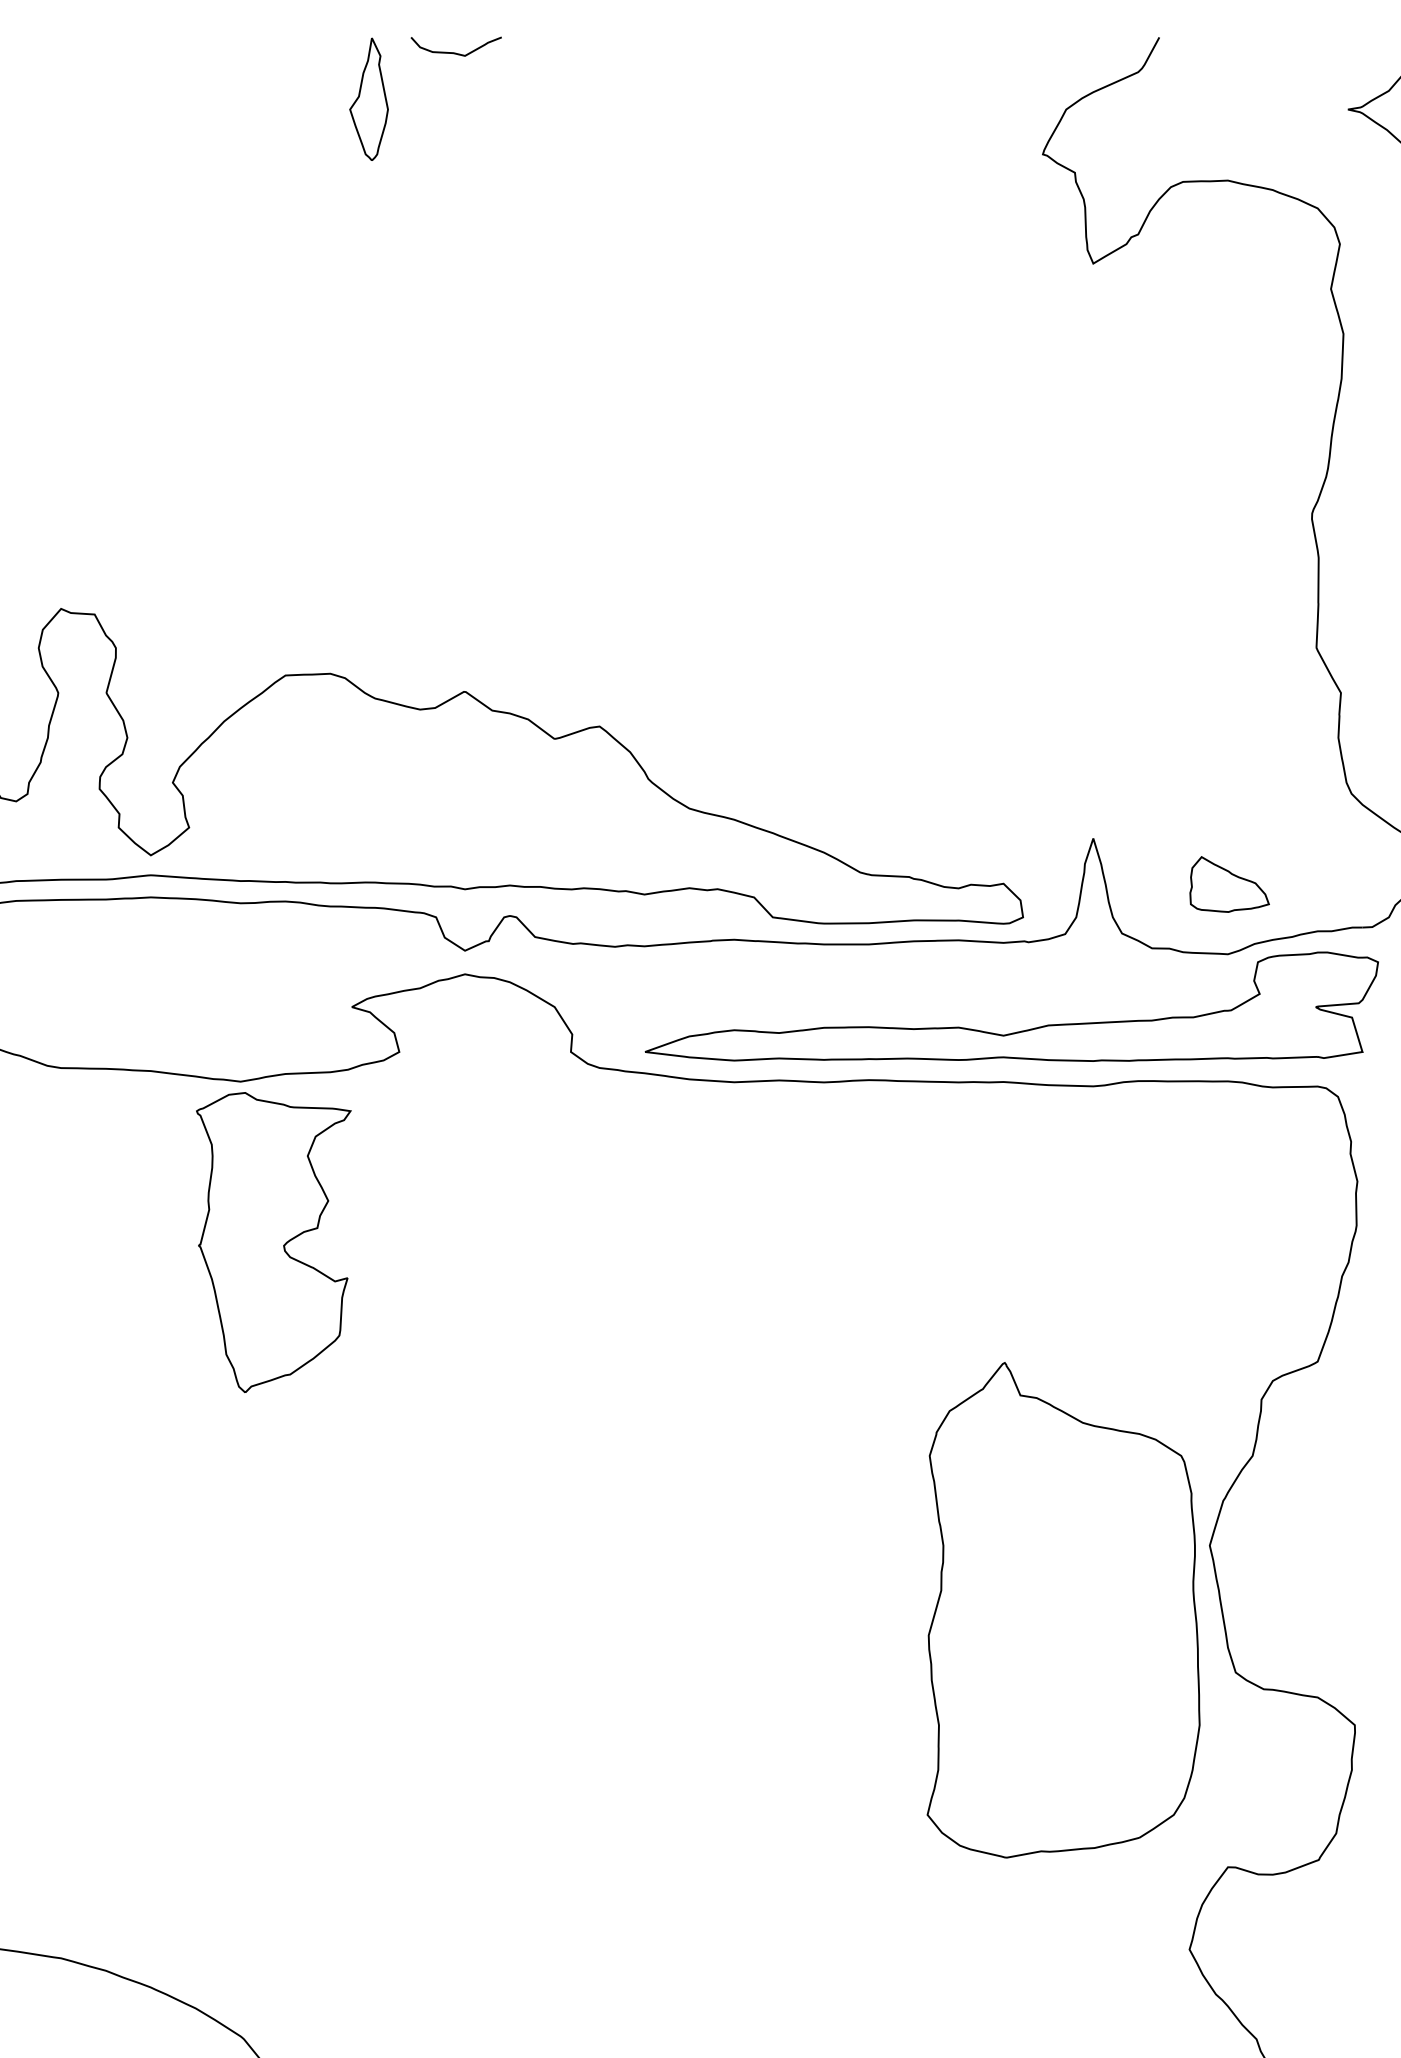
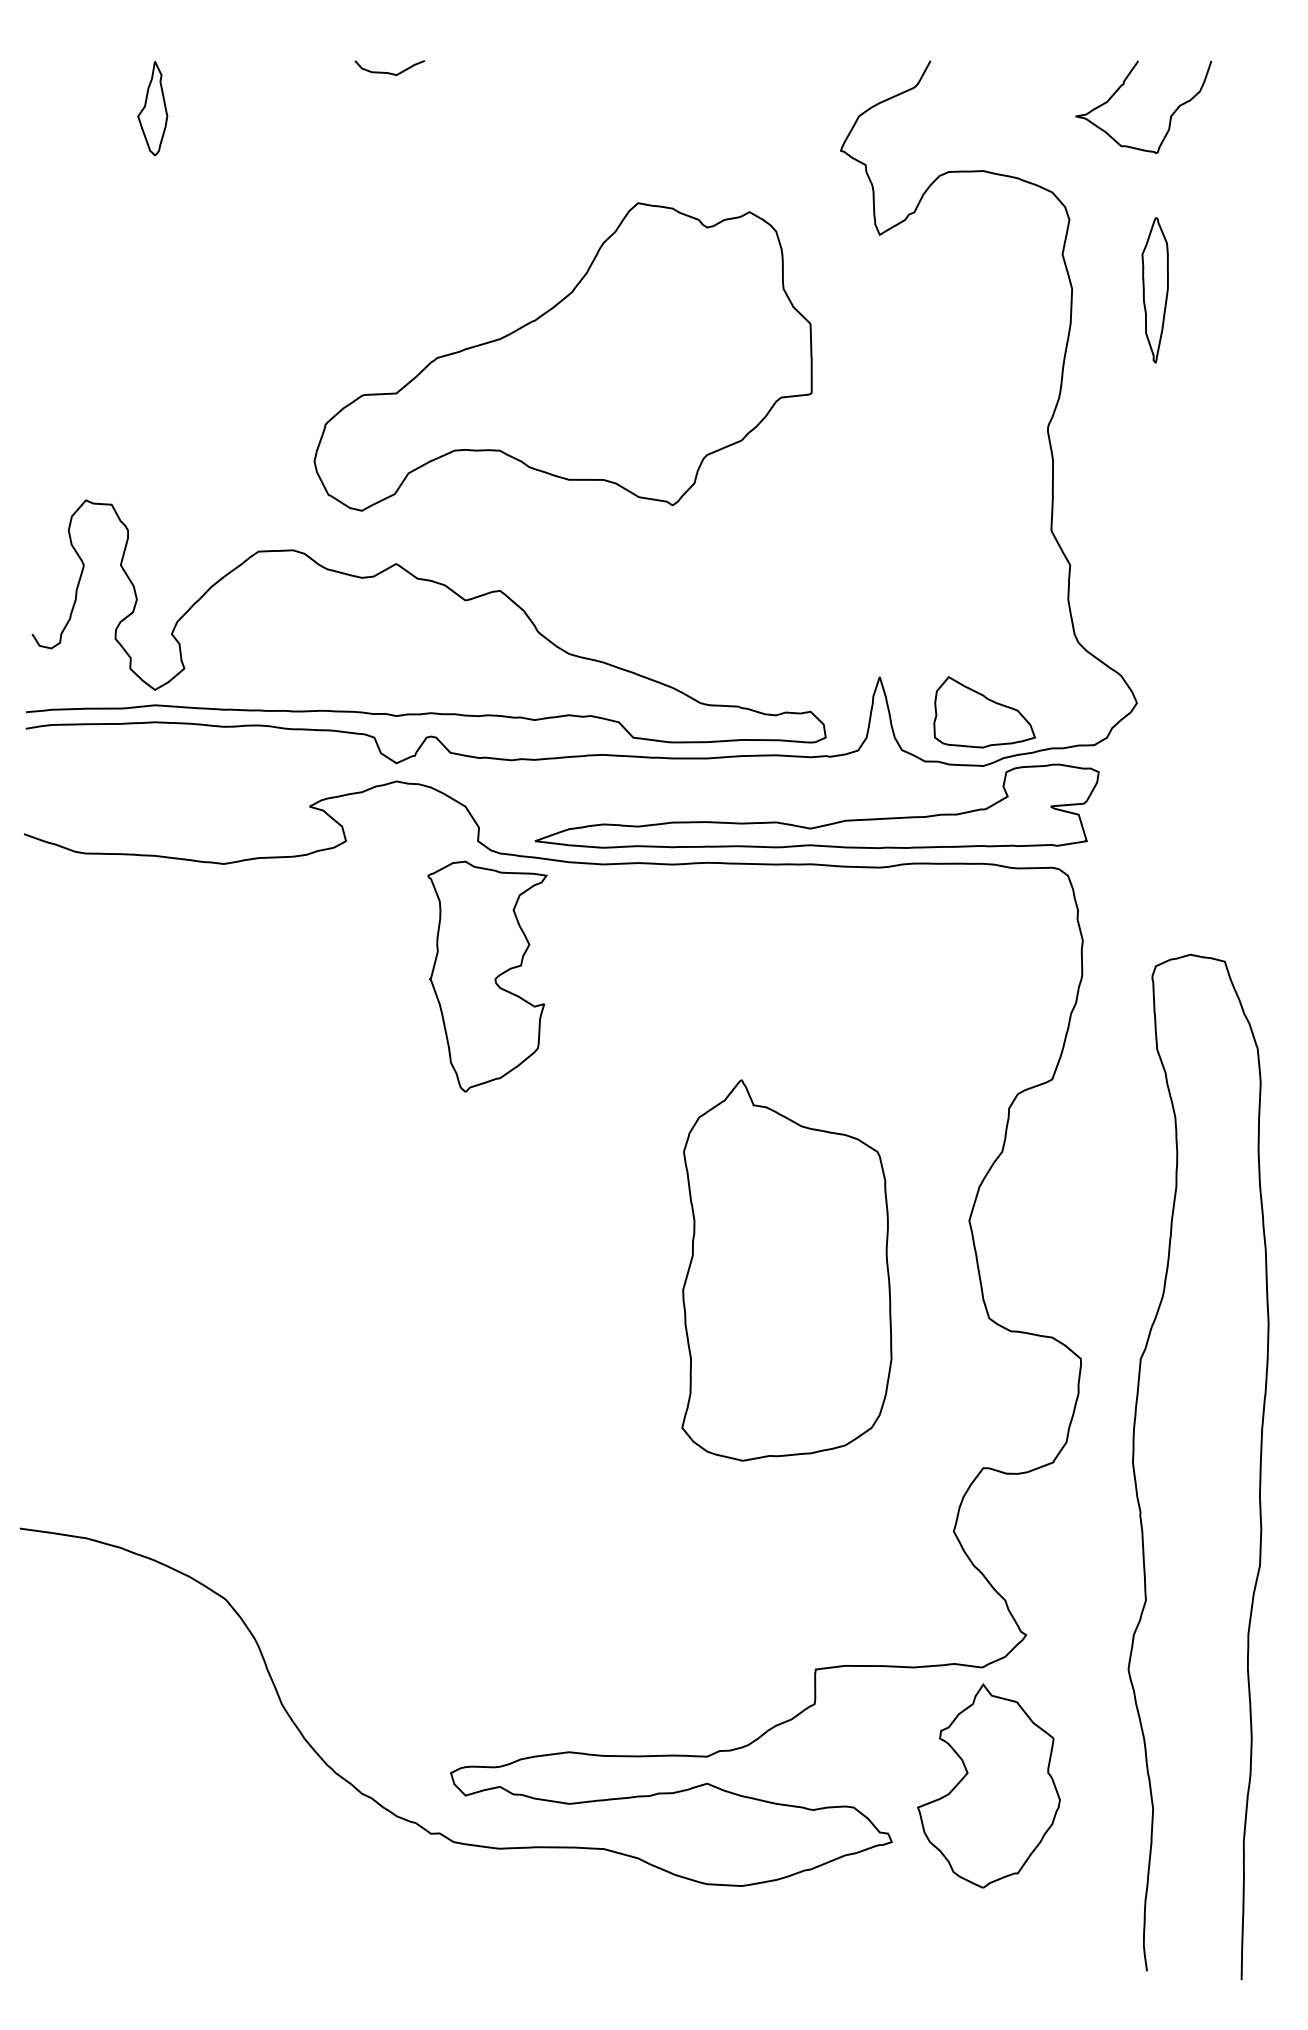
part: (368, 99) -> (152, 108), moved
part: (680, 421) -> (562, 356), added
part: (1229, 884) -> (984, 712), size x1.67
part: (273, 1242) -> (487, 976), moved
part: (1063, 1610) -> (786, 1270), moved

